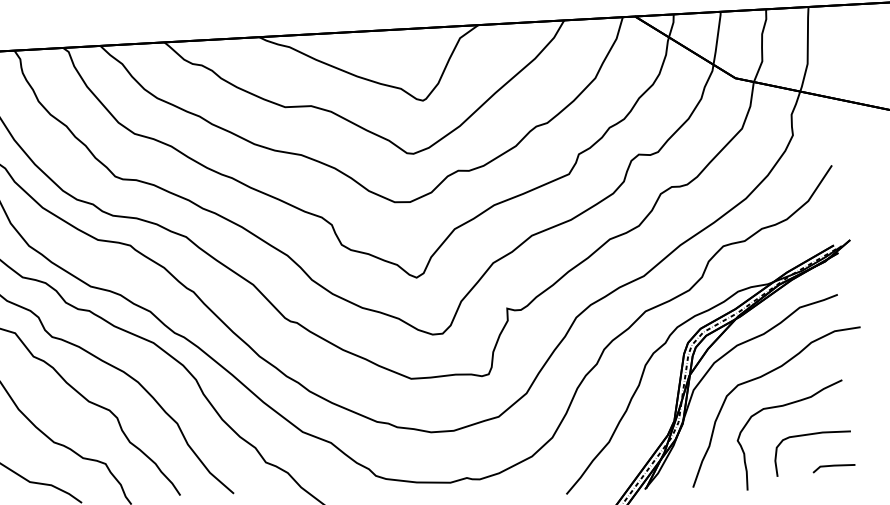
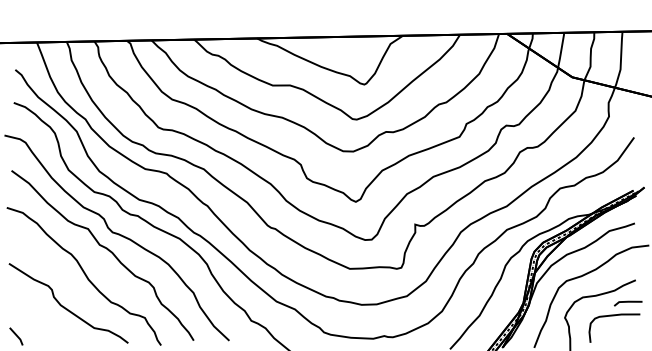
line: (832, 466) -> (627, 302), moved

